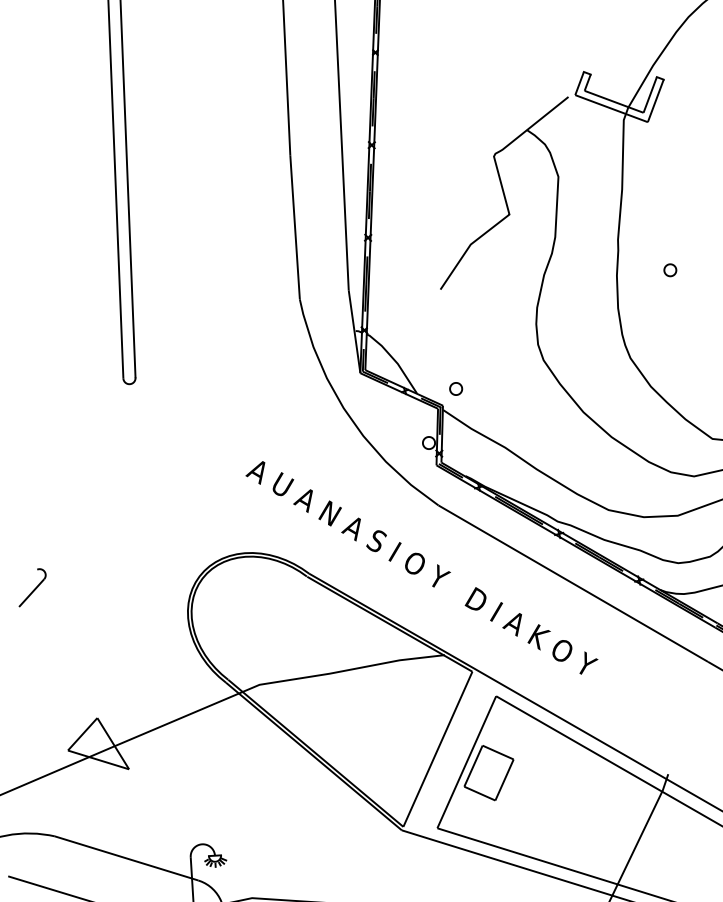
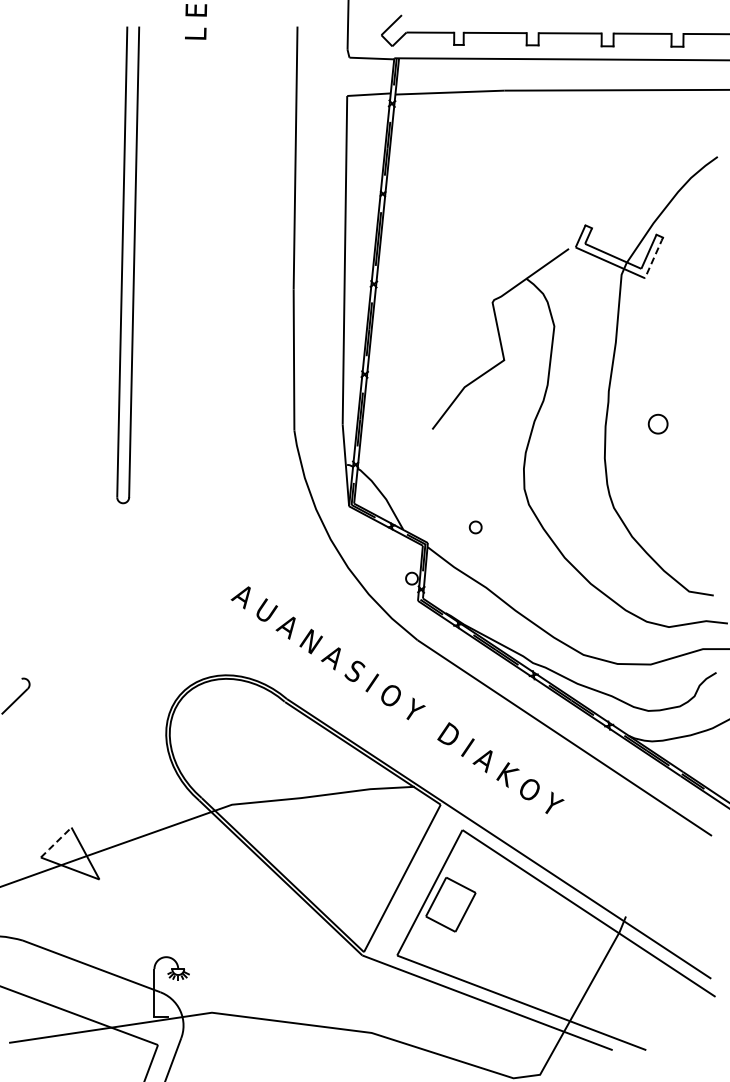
line: (656, 100) -> (654, 257), solid -> dashed
part: (669, 270) -> (657, 424), size x1.6
part: (455, 389) -> (475, 527), moved
line: (82, 734) -> (56, 842), solid -> dashed

